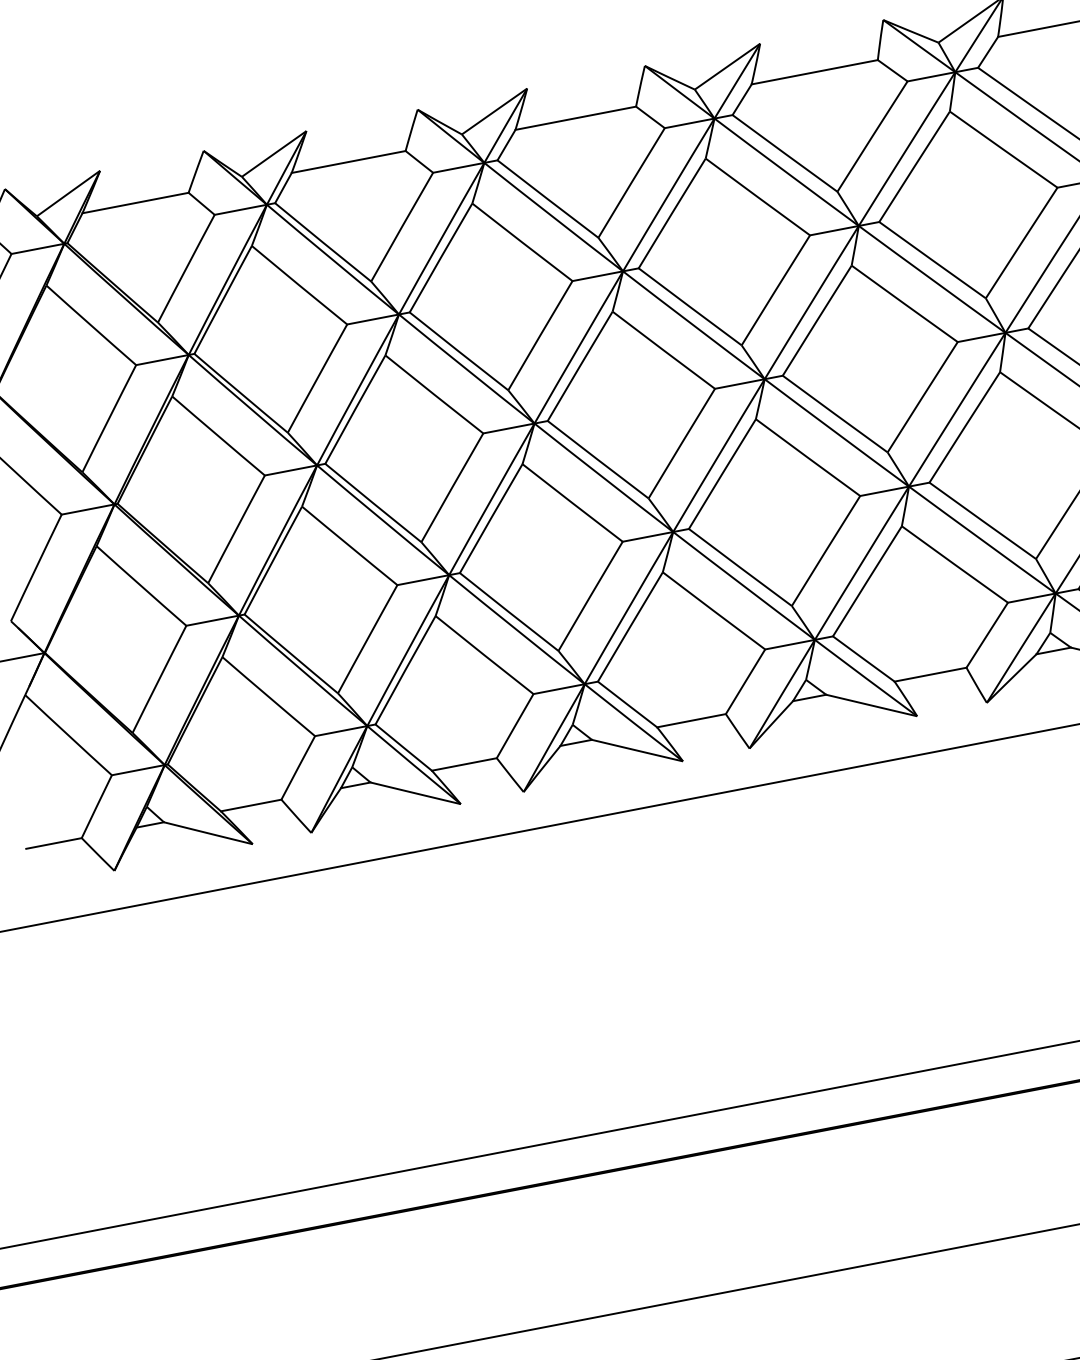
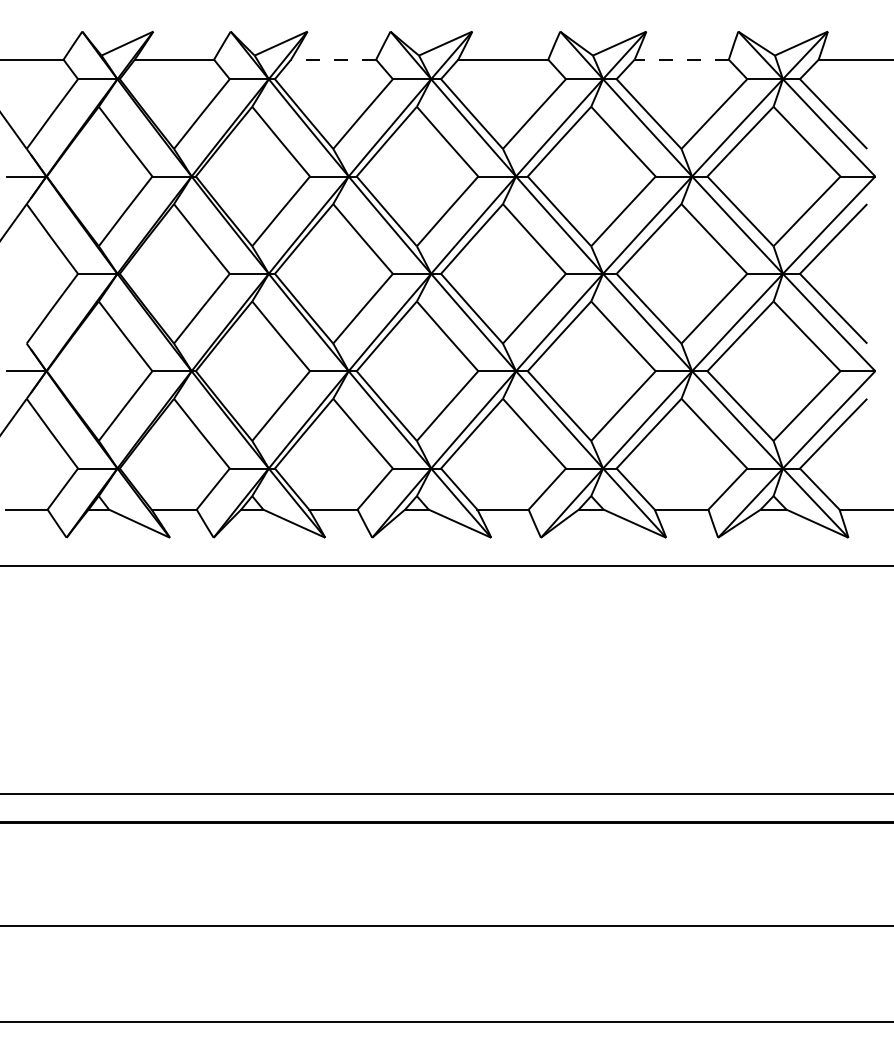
line: (814, 72) -> (681, 59), solid -> dashed
line: (348, 161) -> (333, 59), solid -> dashed

